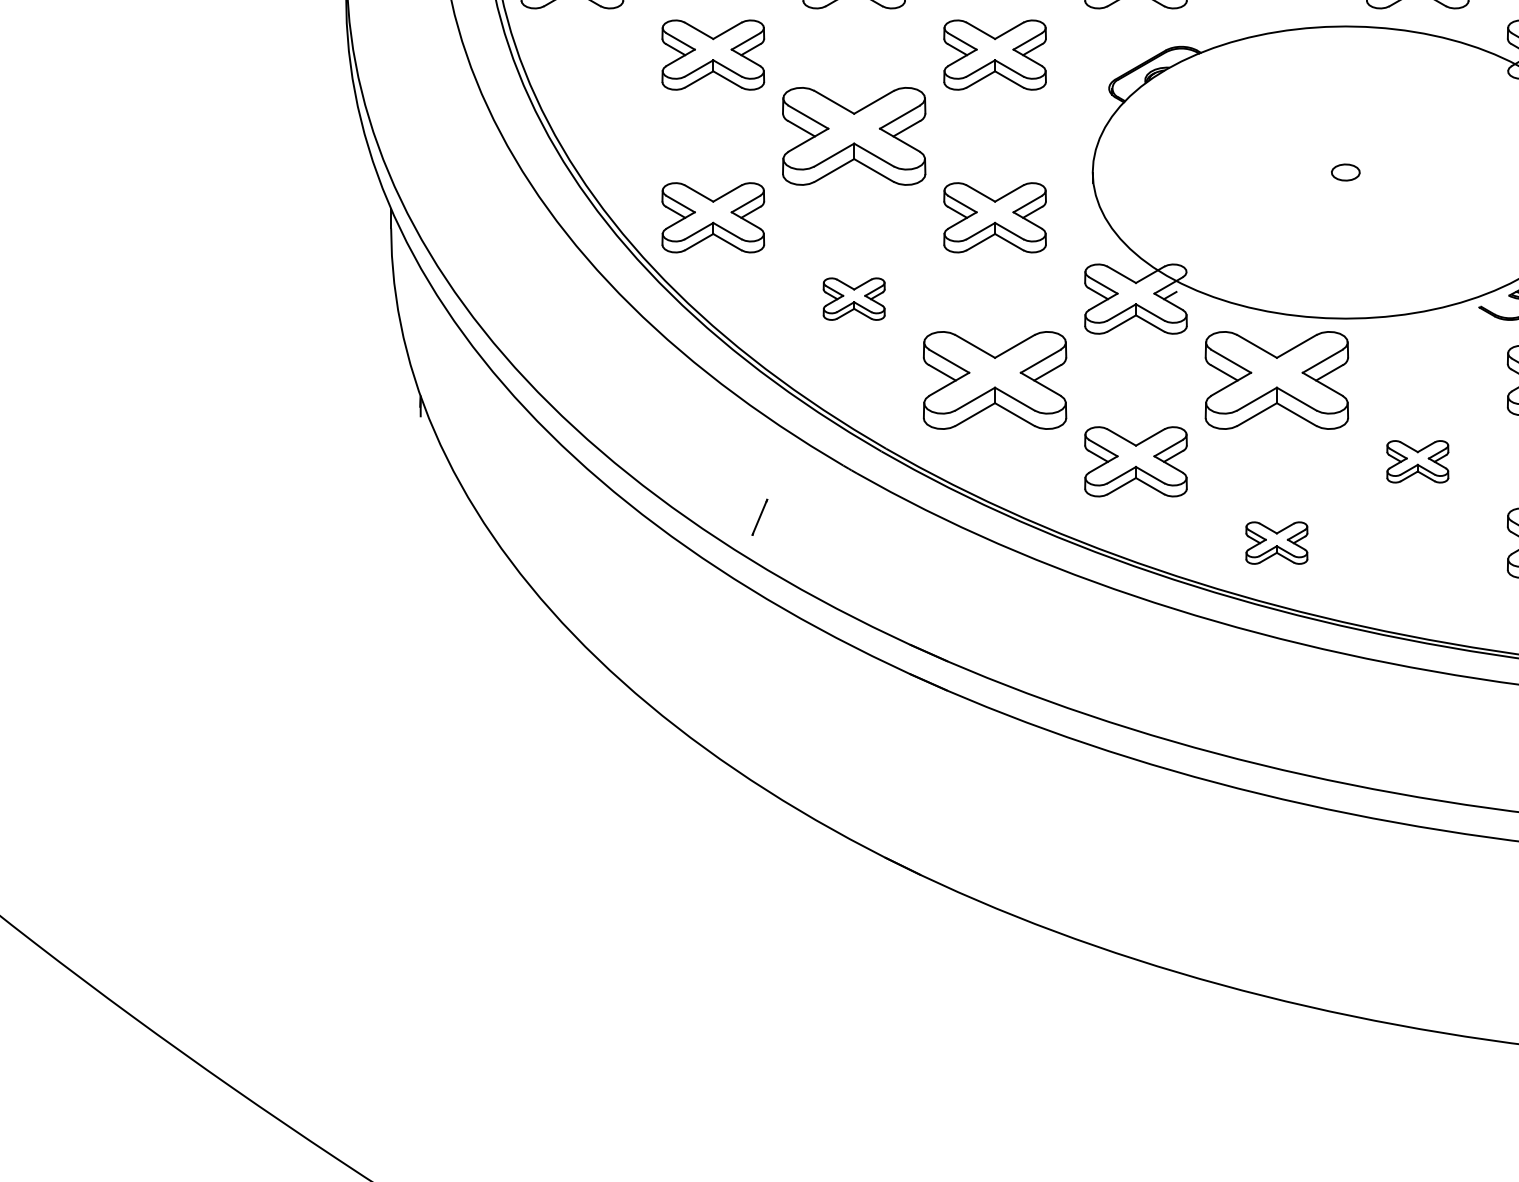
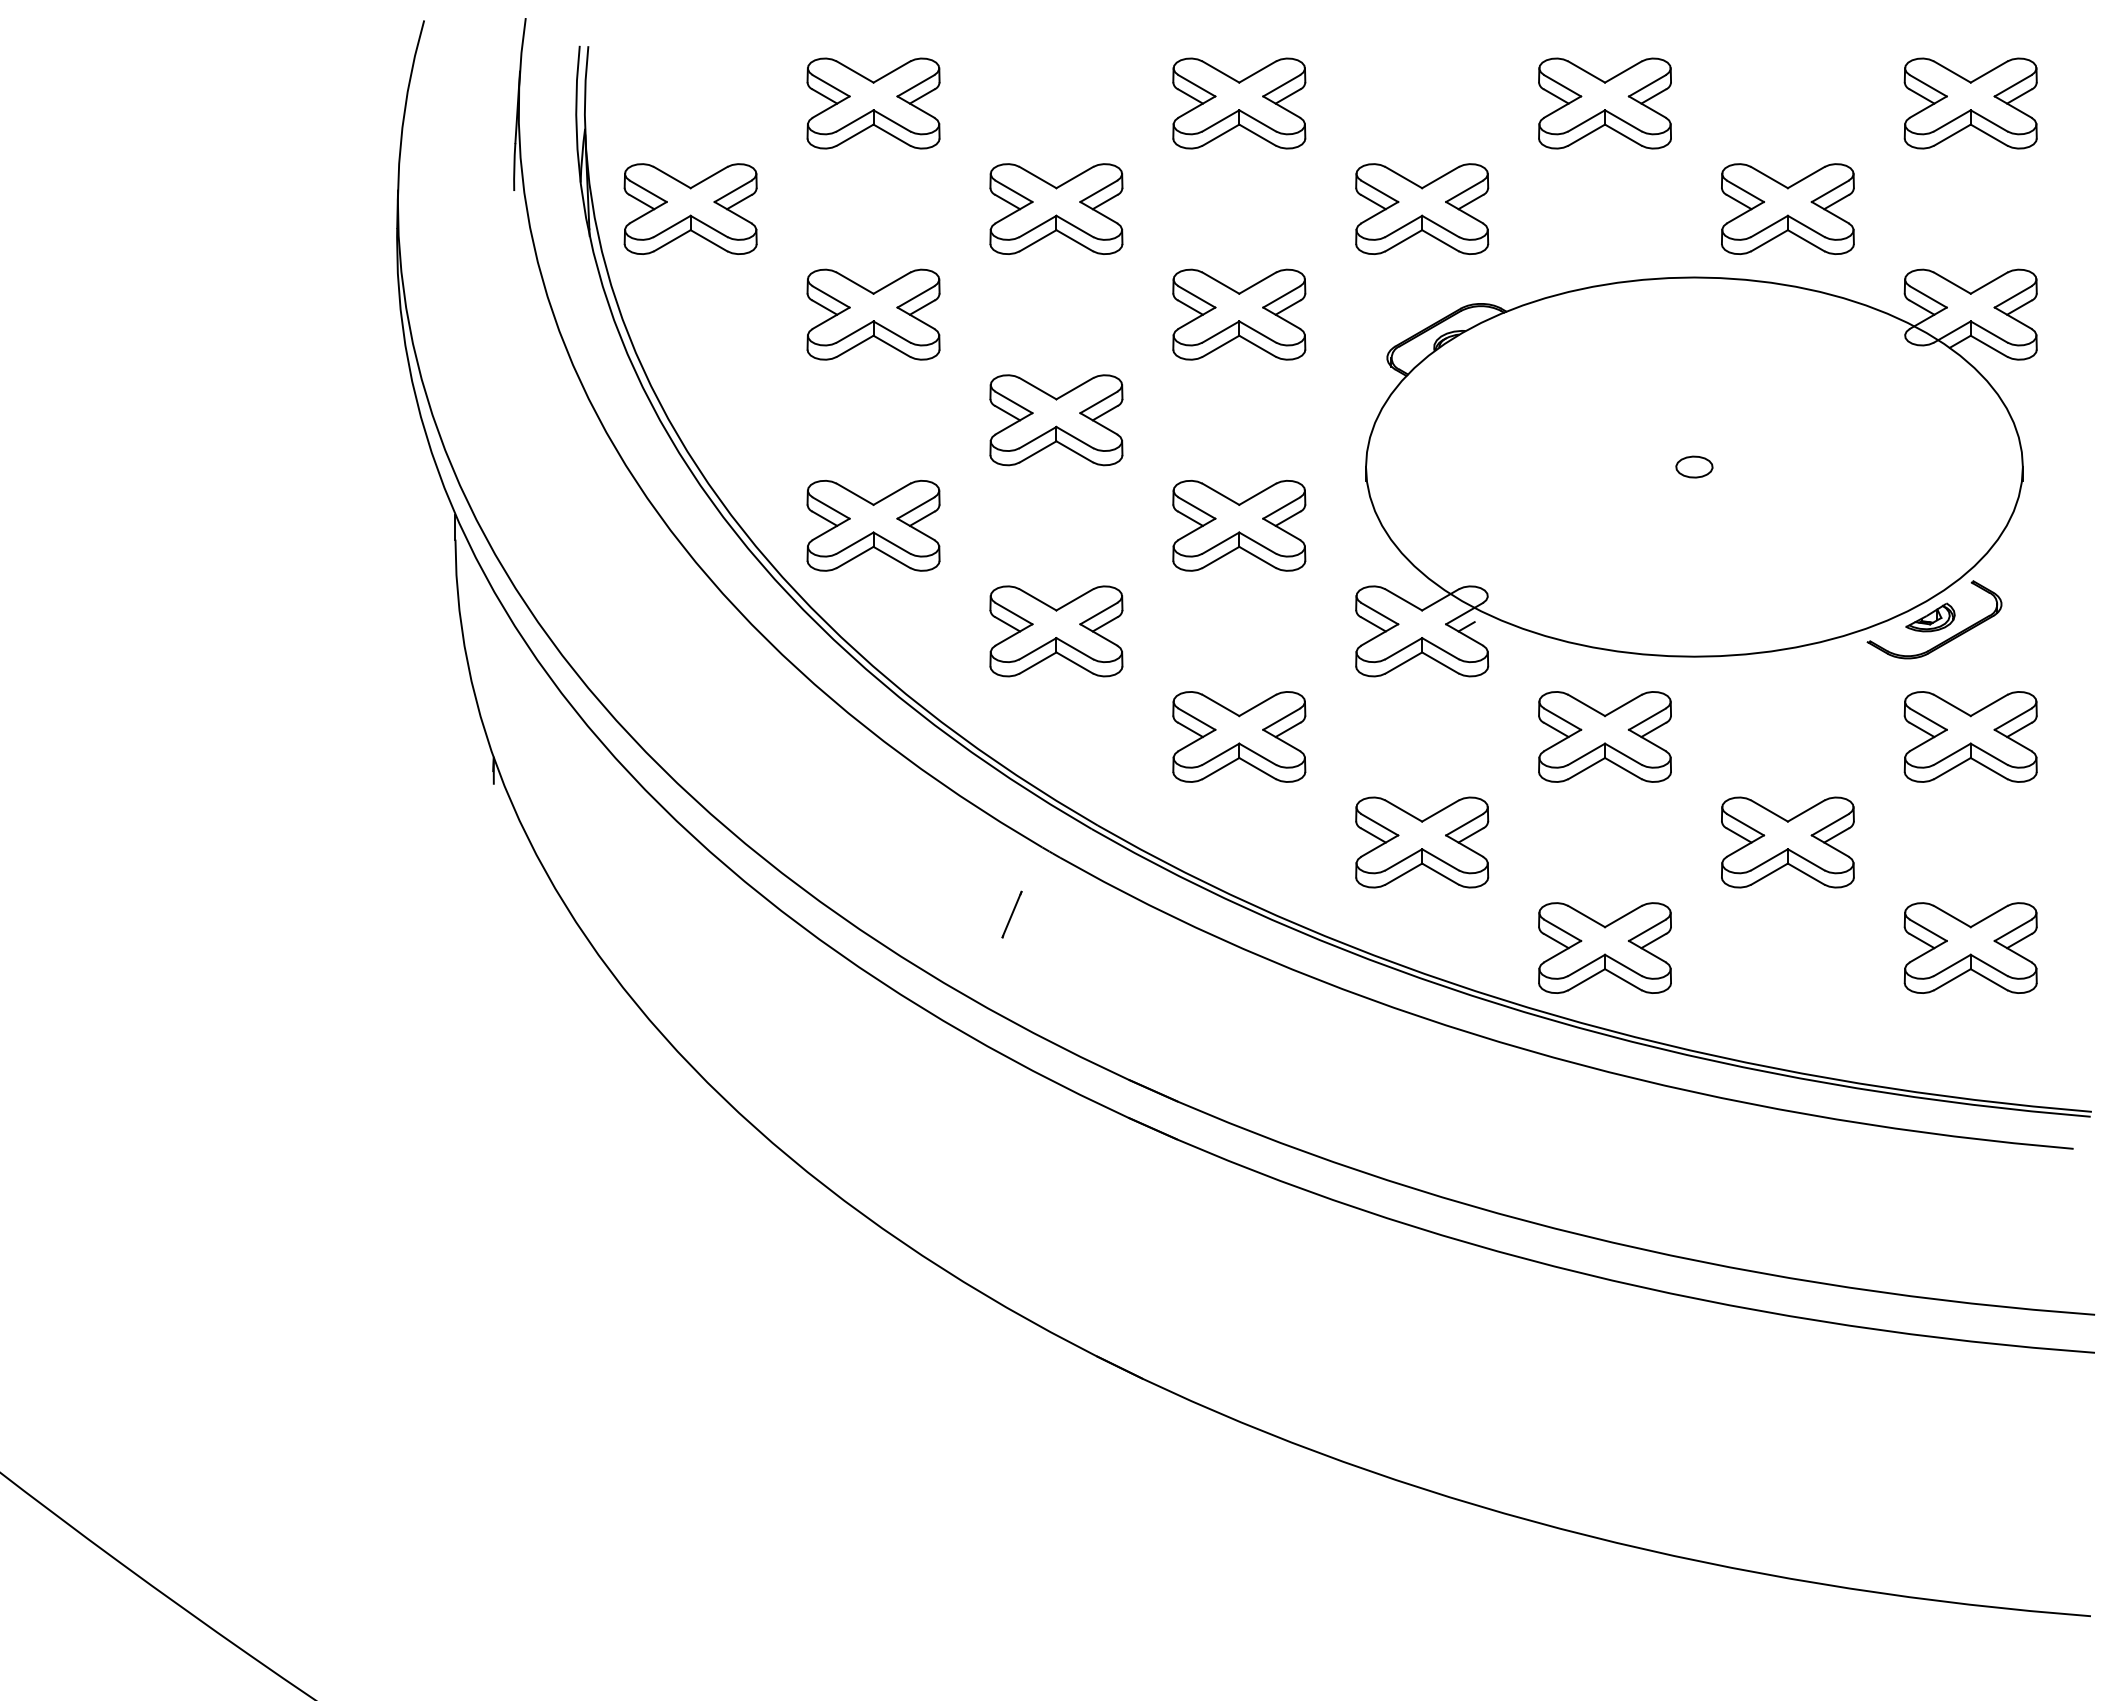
part: (854, 136) -> (1056, 420), size x0.71
part: (854, 299) -> (1056, 631), size x1.67
part: (995, 380) -> (1239, 736), size x0.71
part: (1276, 380) -> (1604, 736), size x0.71
part: (1417, 461) -> (1787, 842), size x1.67
line: (759, 517) -> (1011, 914), moved
part: (1276, 542) -> (1604, 947), size x1.67

